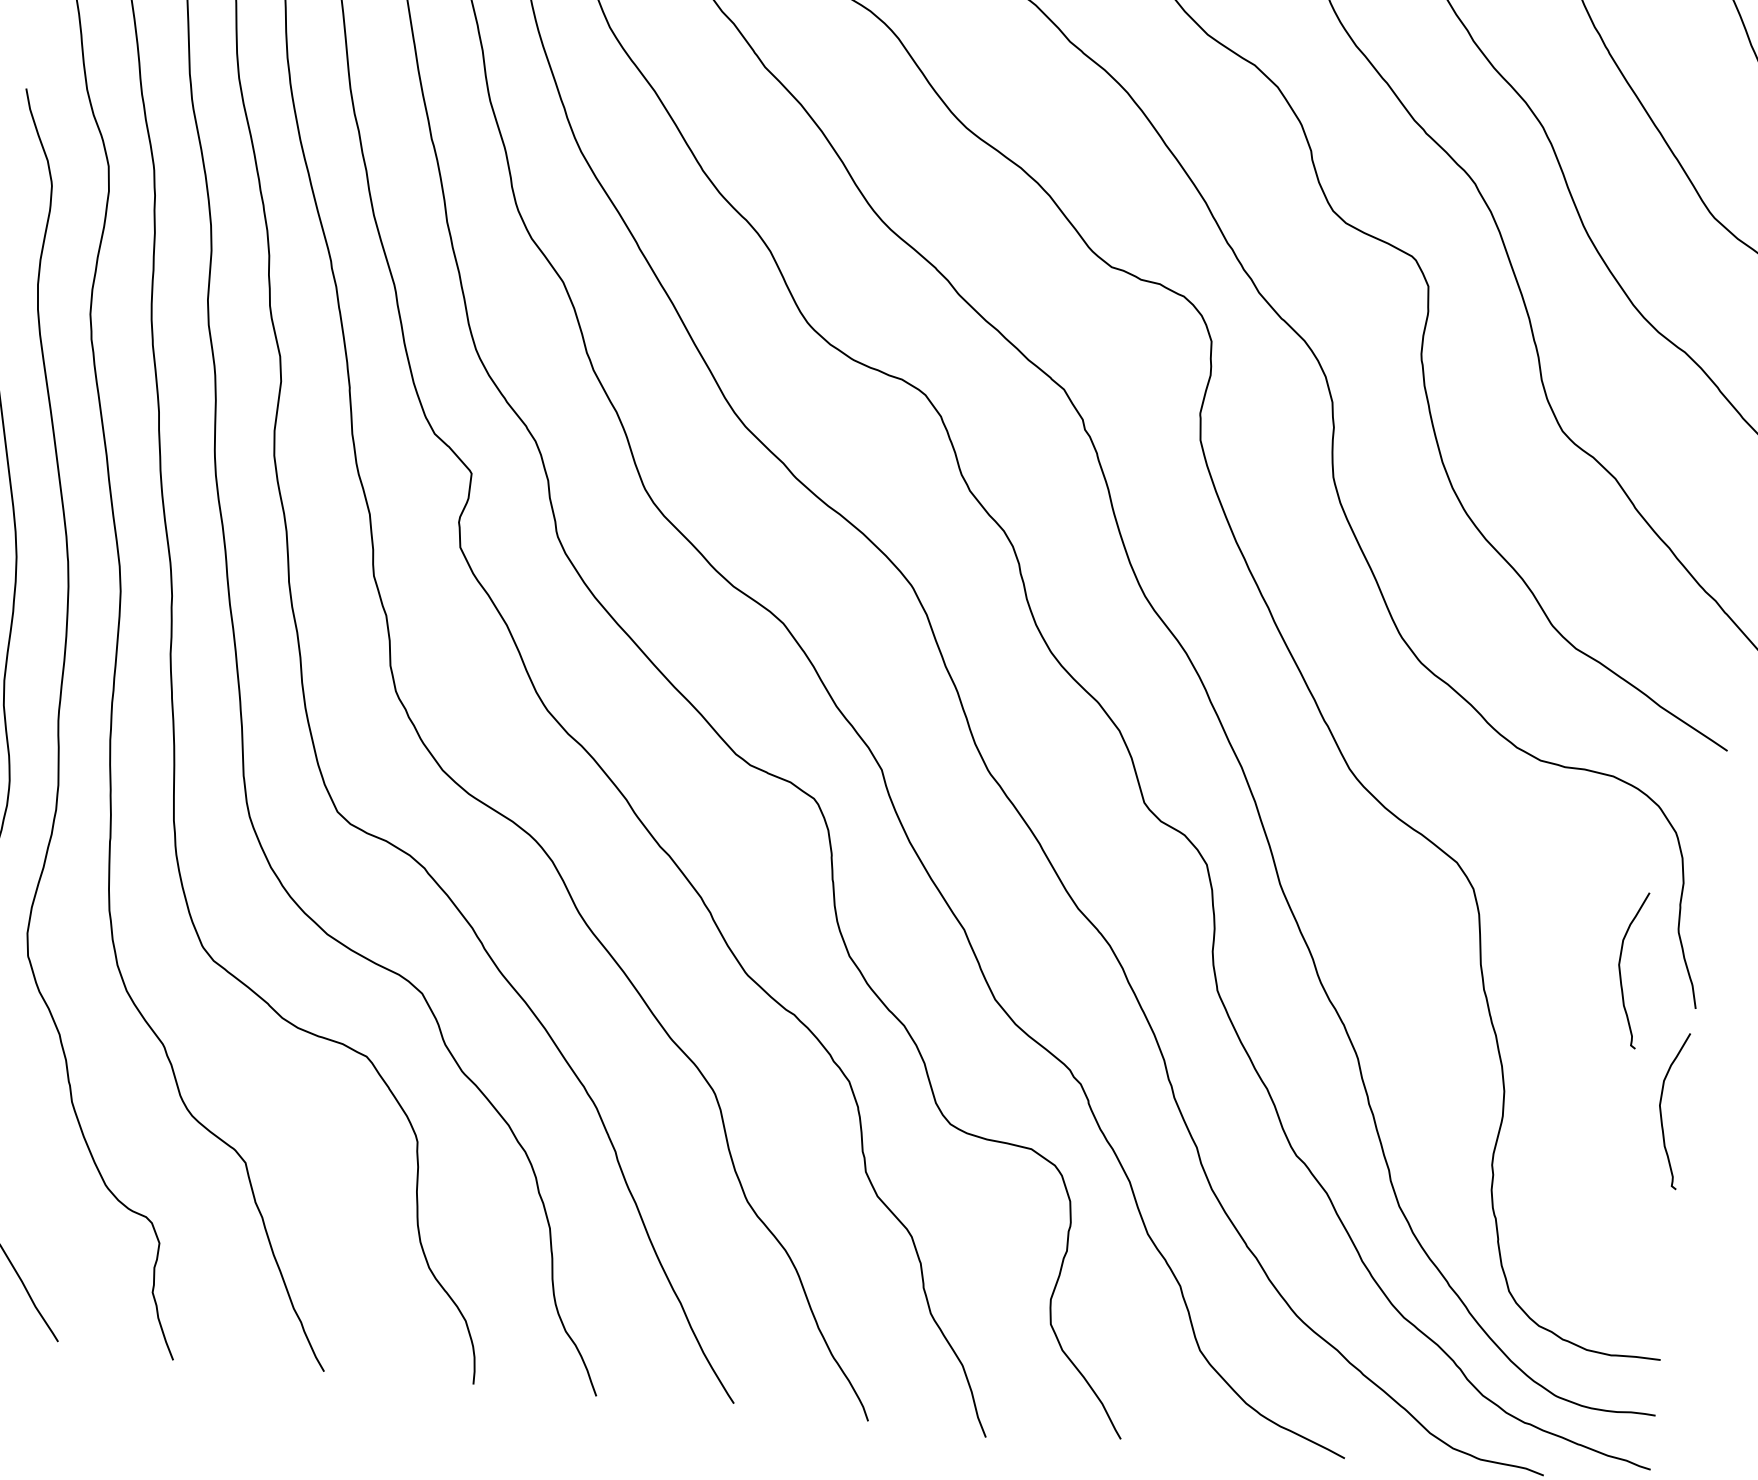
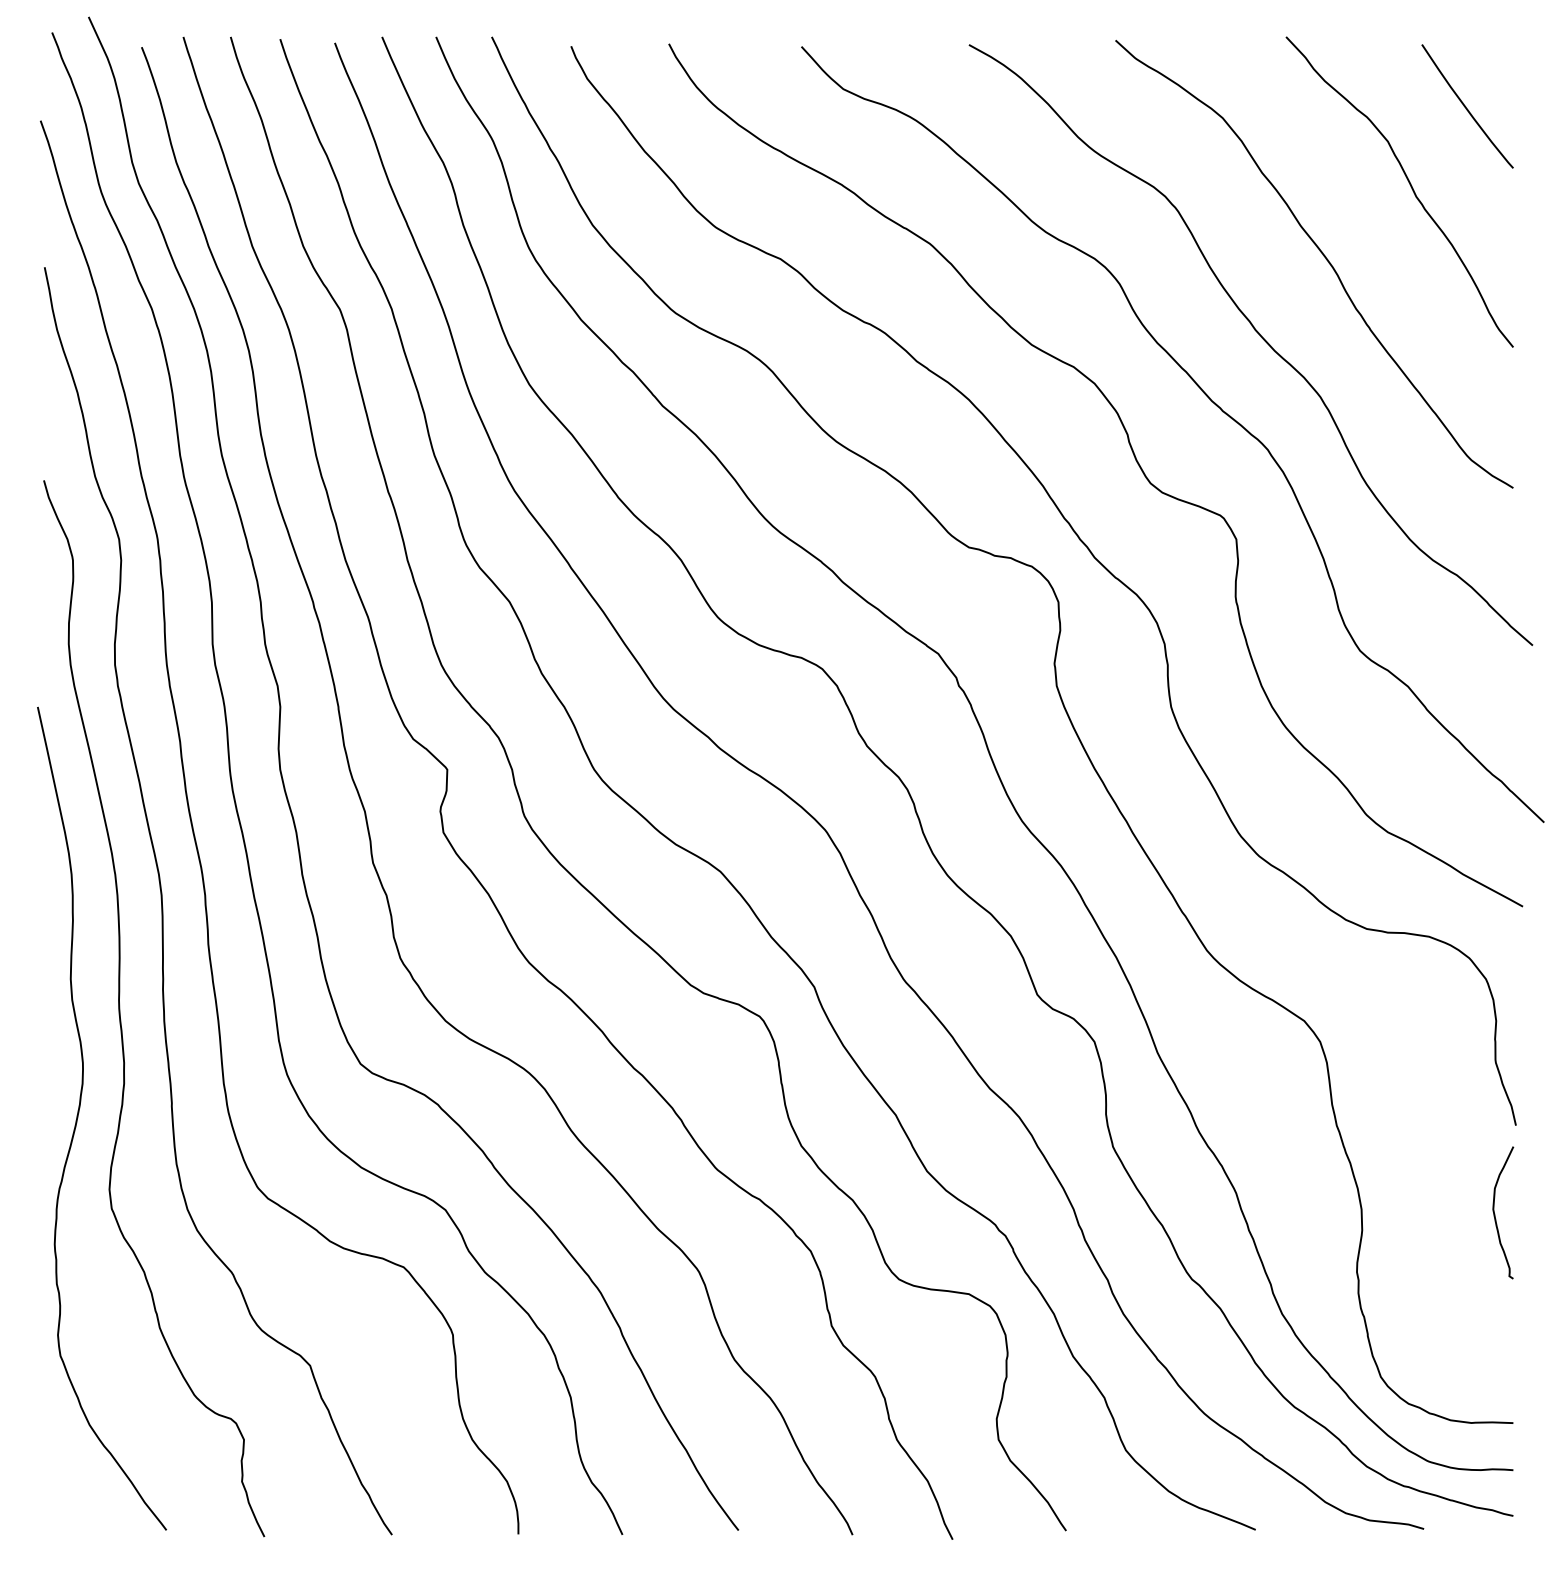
curve: (1621, 971) -> (1450, 1099), removed

